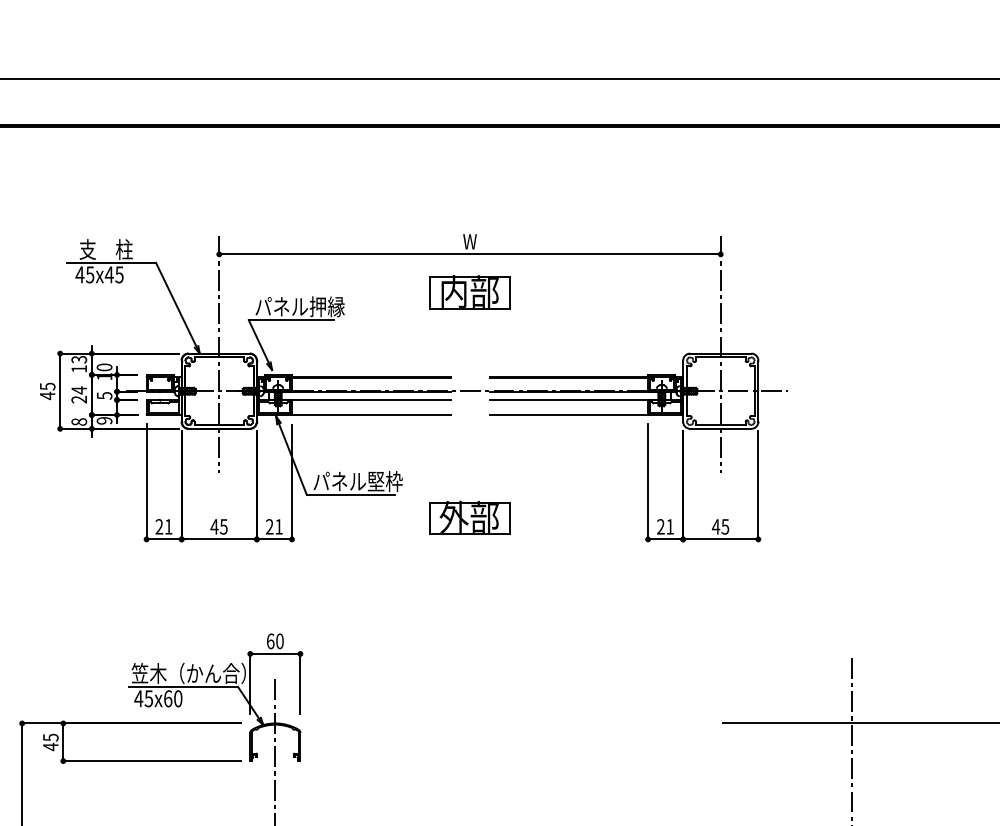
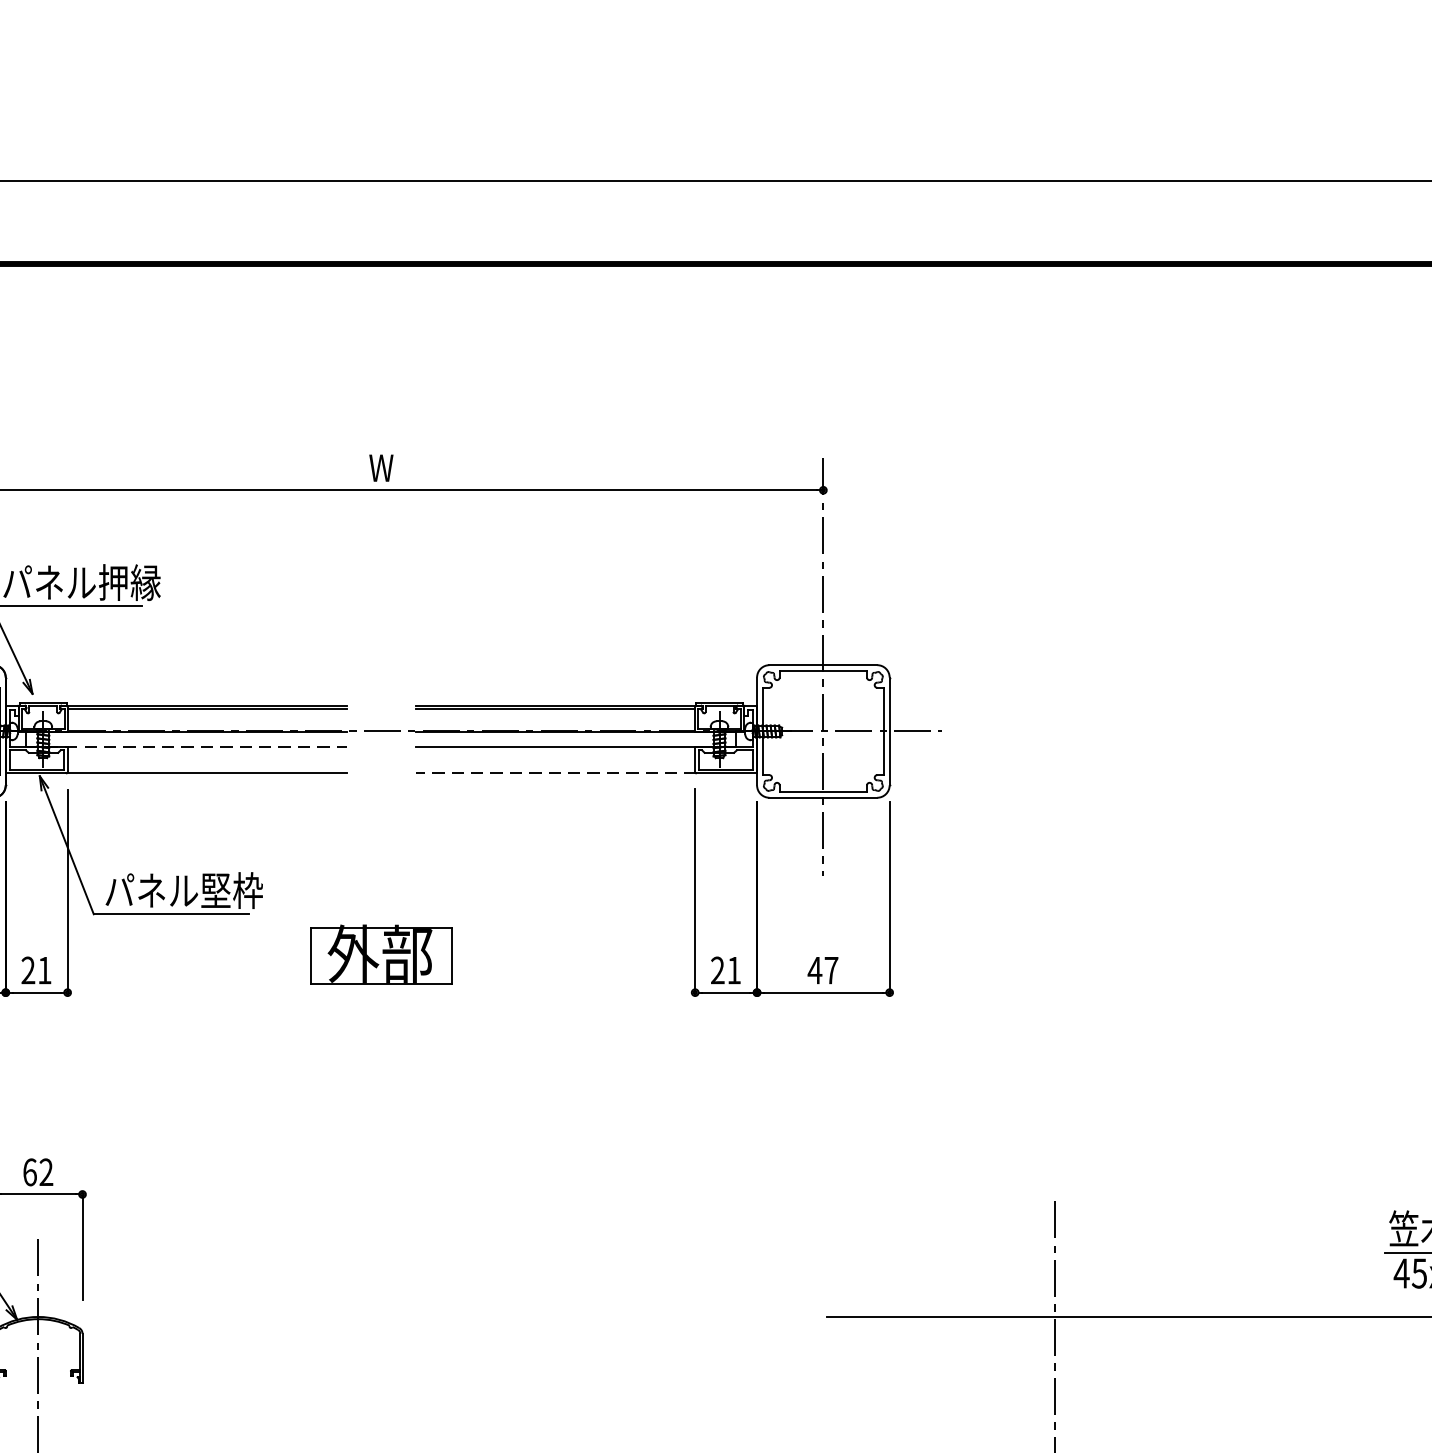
part: (469, 292) -> (380, 557), removed
line: (359, 400) -> (186, 747), solid -> dashed
line: (569, 415) -> (556, 774), solid -> dashed
text: (725, 526) -> (831, 969), 45 -> 47
text: (279, 641) -> (45, 1172), 60 -> 62

